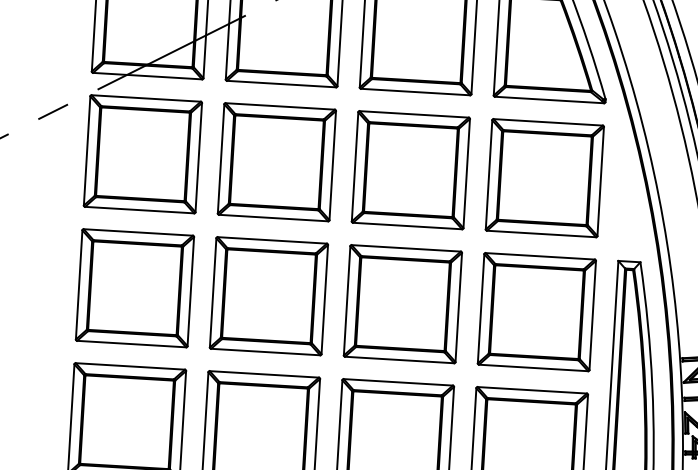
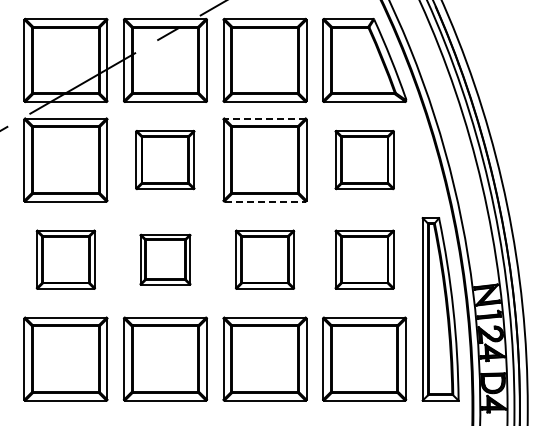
line: (414, 114) -> (265, 118), solid -> dashed
part: (275, 161) -> (164, 159), size x0.7
part: (544, 177) -> (364, 159), size x0.7
line: (408, 226) -> (265, 201), solid -> dashed
part: (134, 288) -> (65, 259), size x0.7
part: (269, 296) -> (165, 259), size x0.6
part: (402, 304) -> (264, 259), size x0.7
part: (536, 312) -> (364, 259), size x0.7

